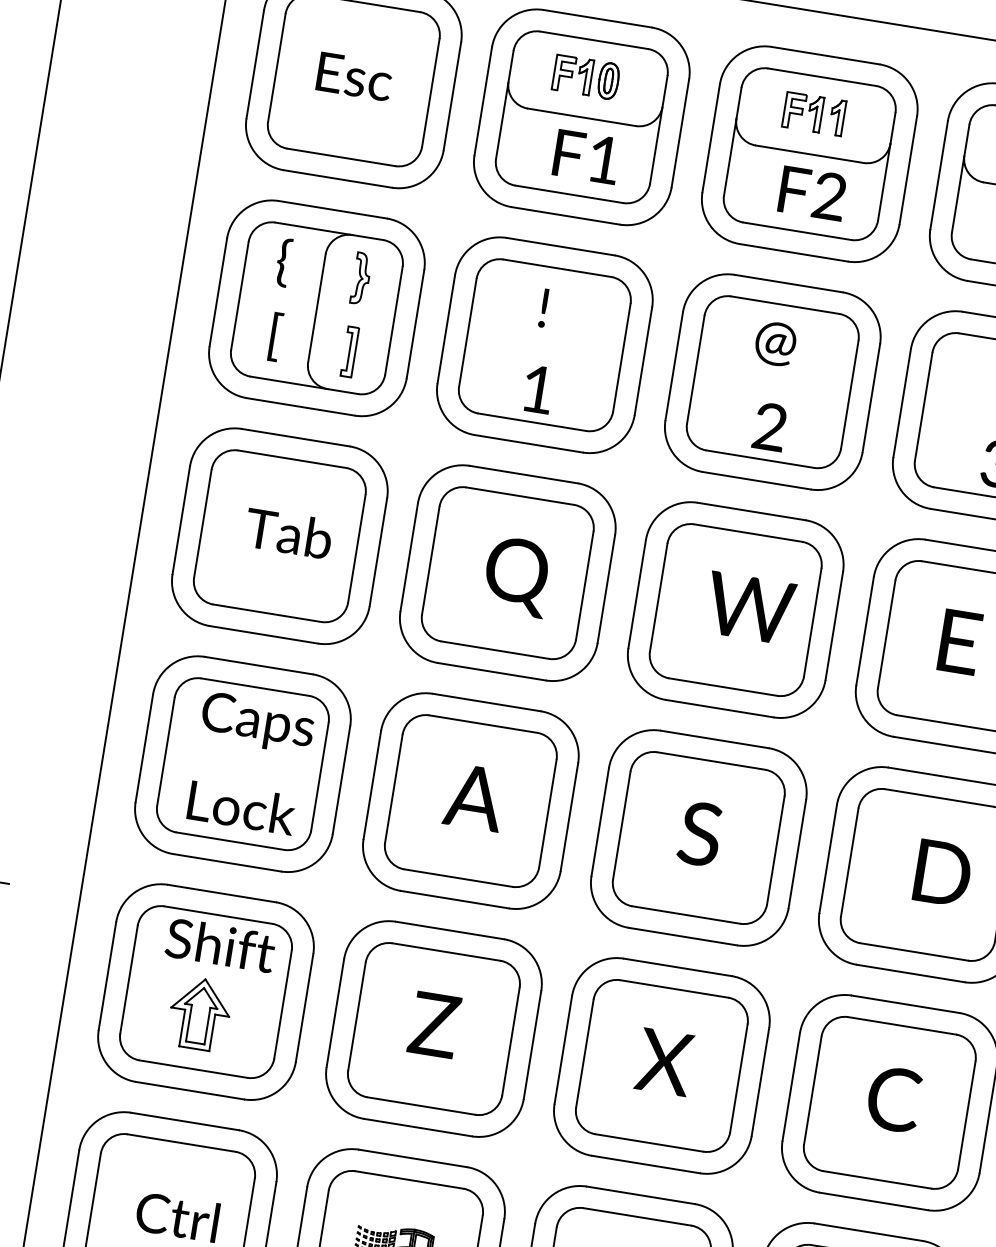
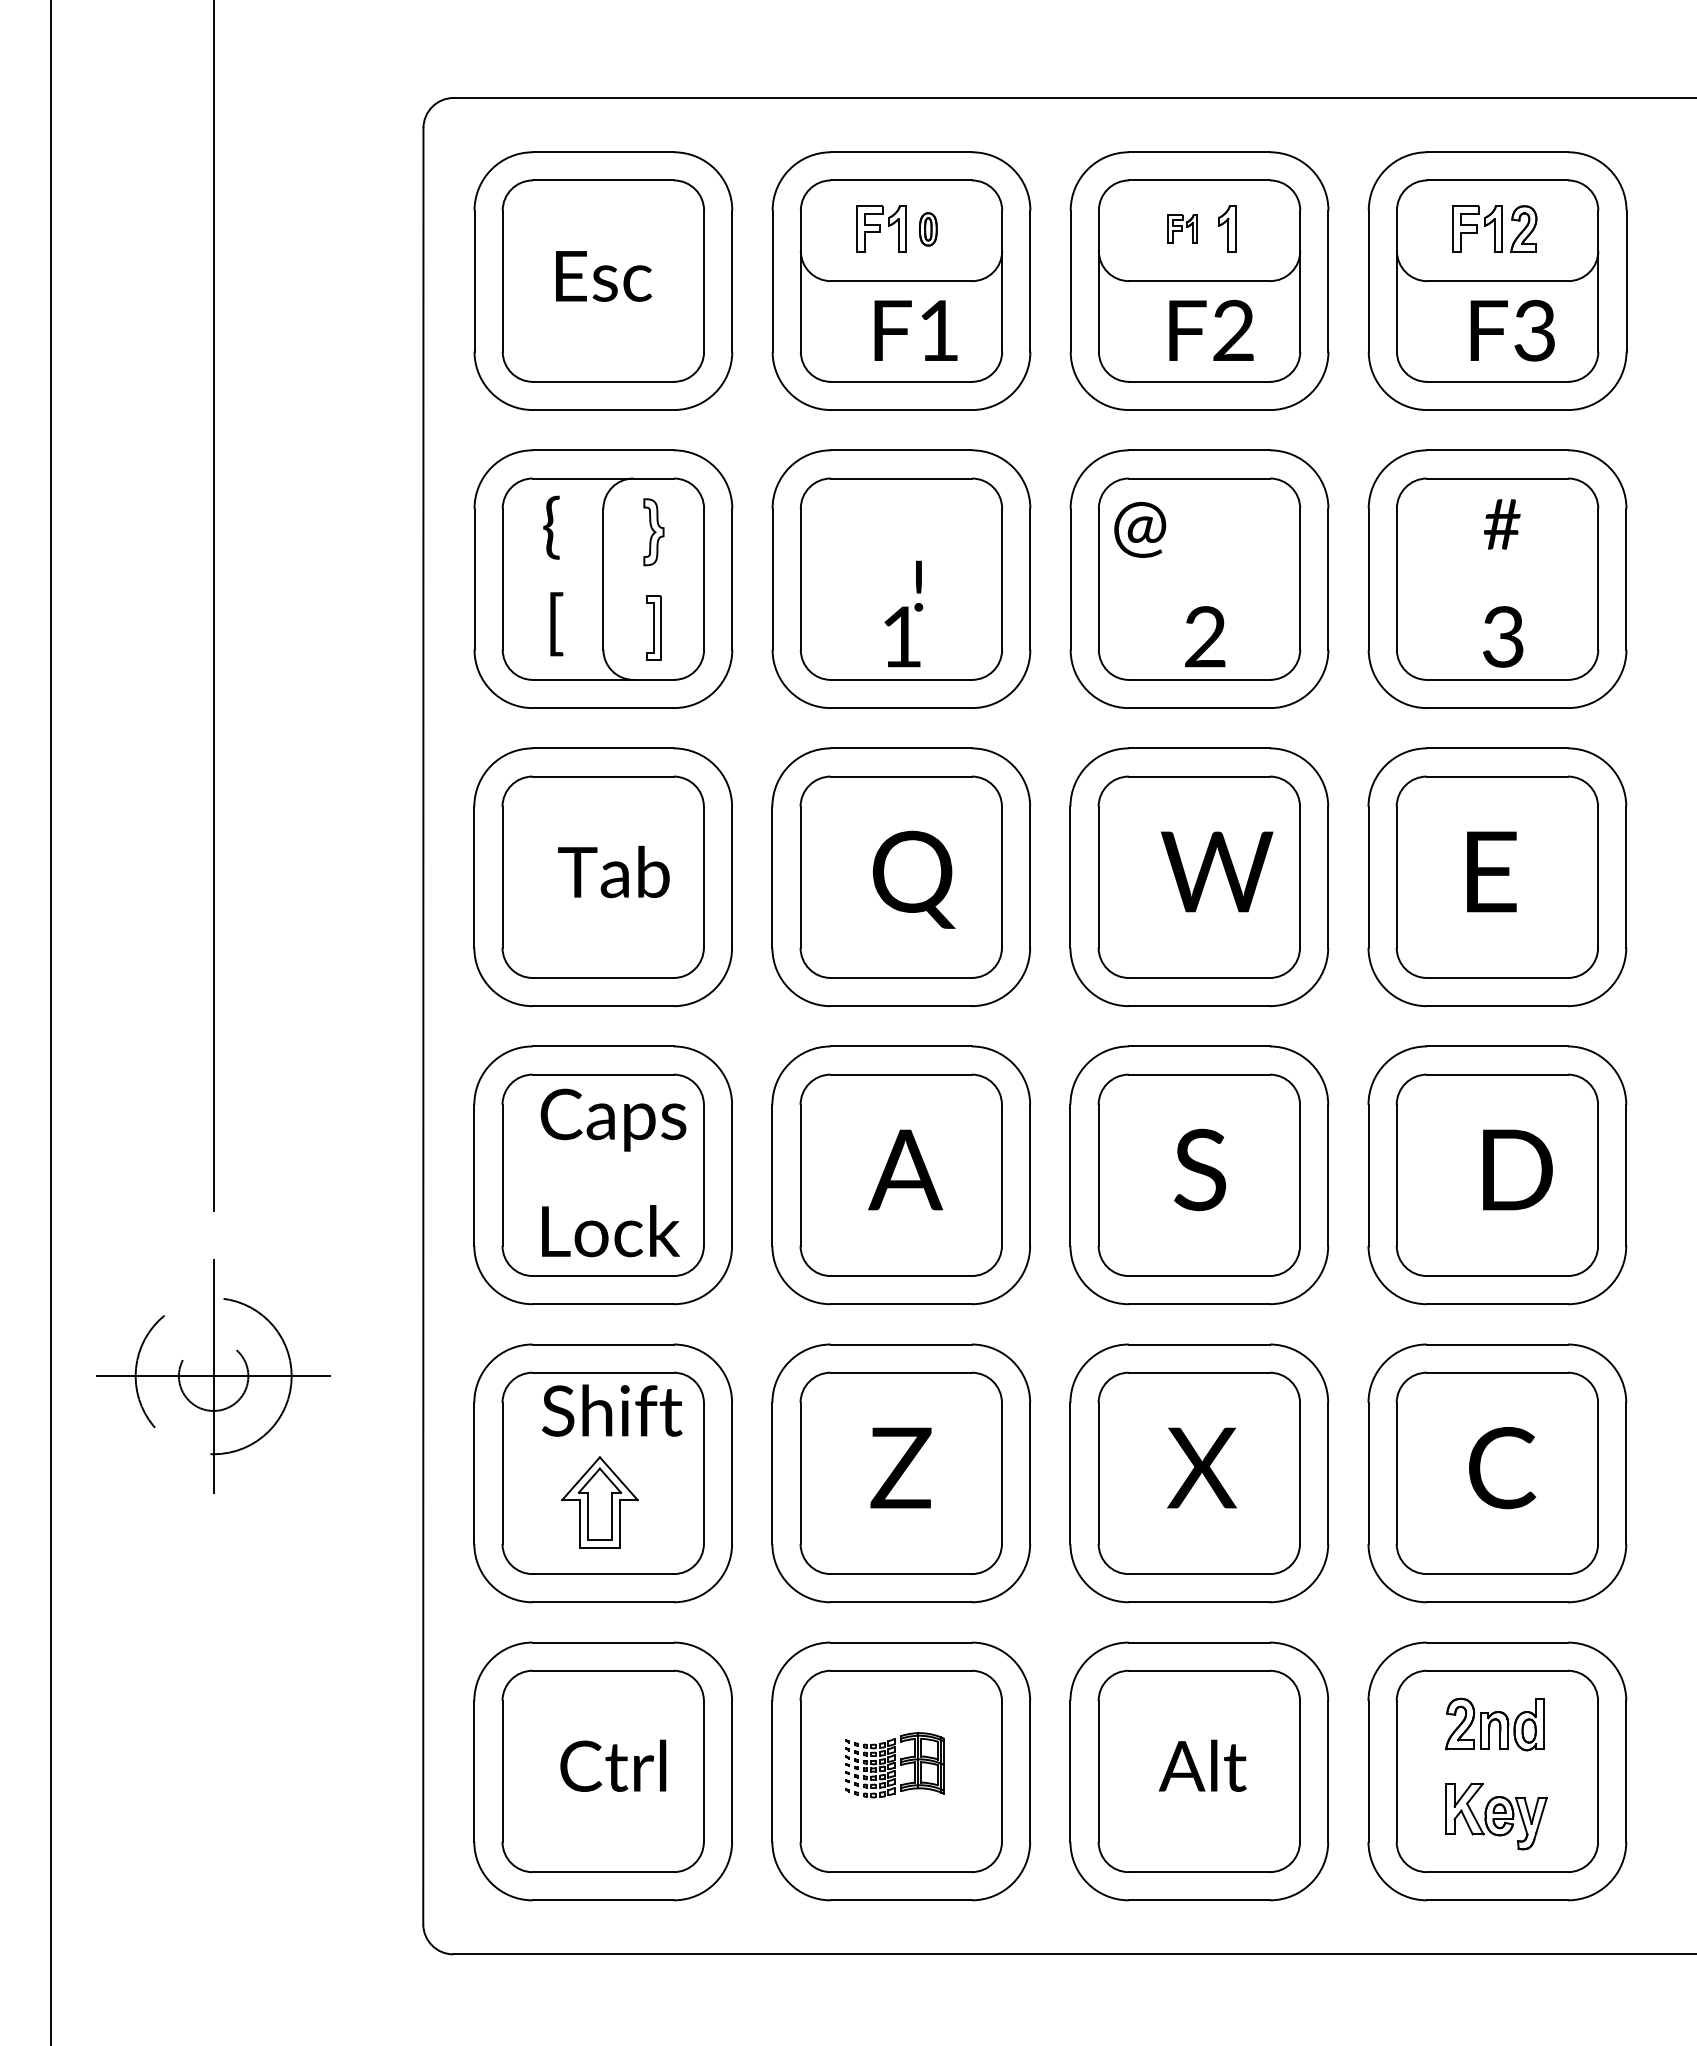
part: (608, 81) -> (928, 229), size x0.7
part: (803, 111) -> (1182, 228), size x0.6
text: (543, 307) -> (918, 585), moved
text: (775, 343) -> (1140, 529), moved

